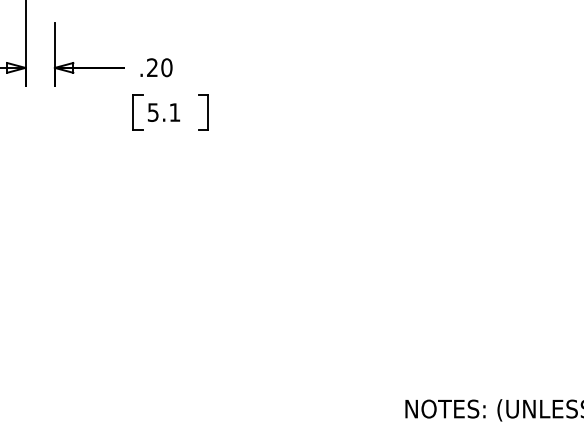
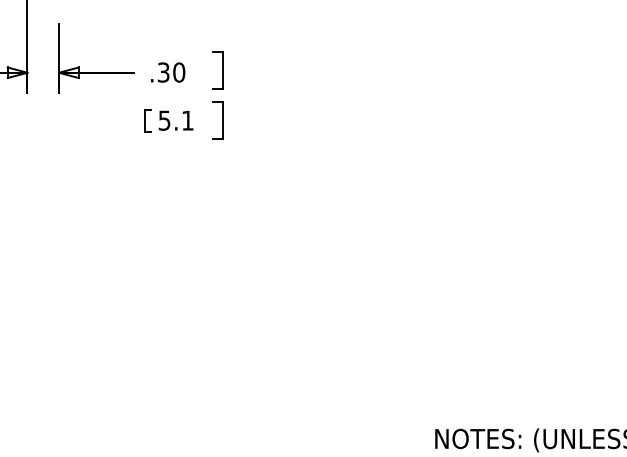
part: (203, 65) -> (218, 70), added
text: (152, 67) -> (163, 72), .20 -> .30
part: (137, 112) -> (147, 120), size x0.6

